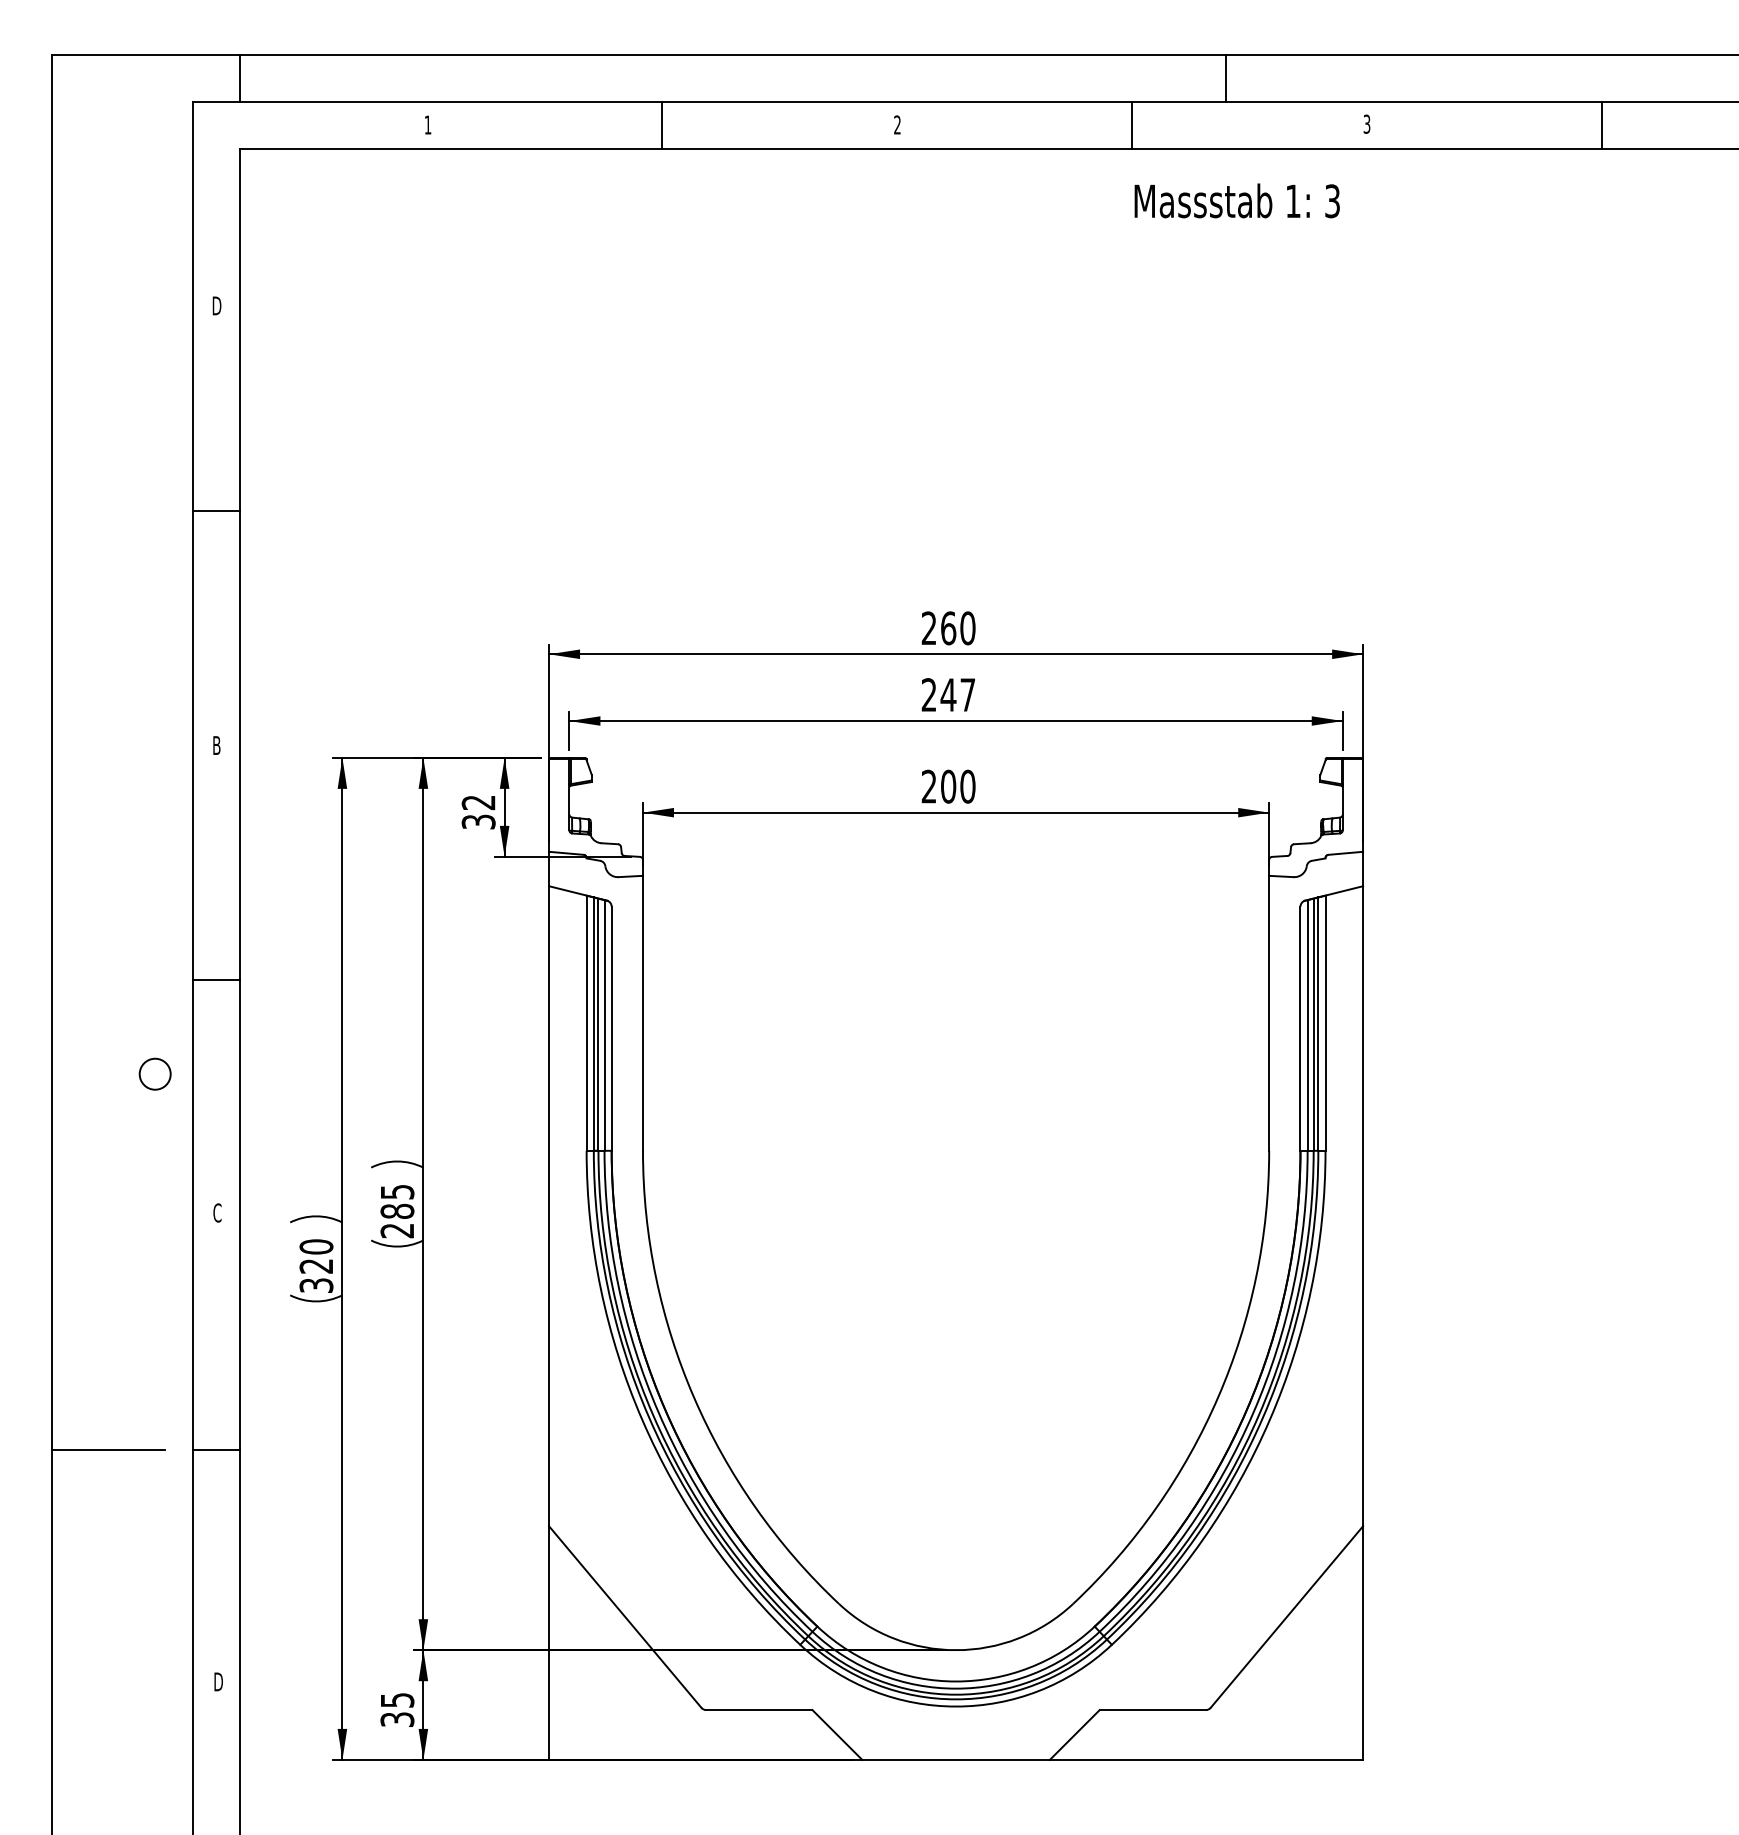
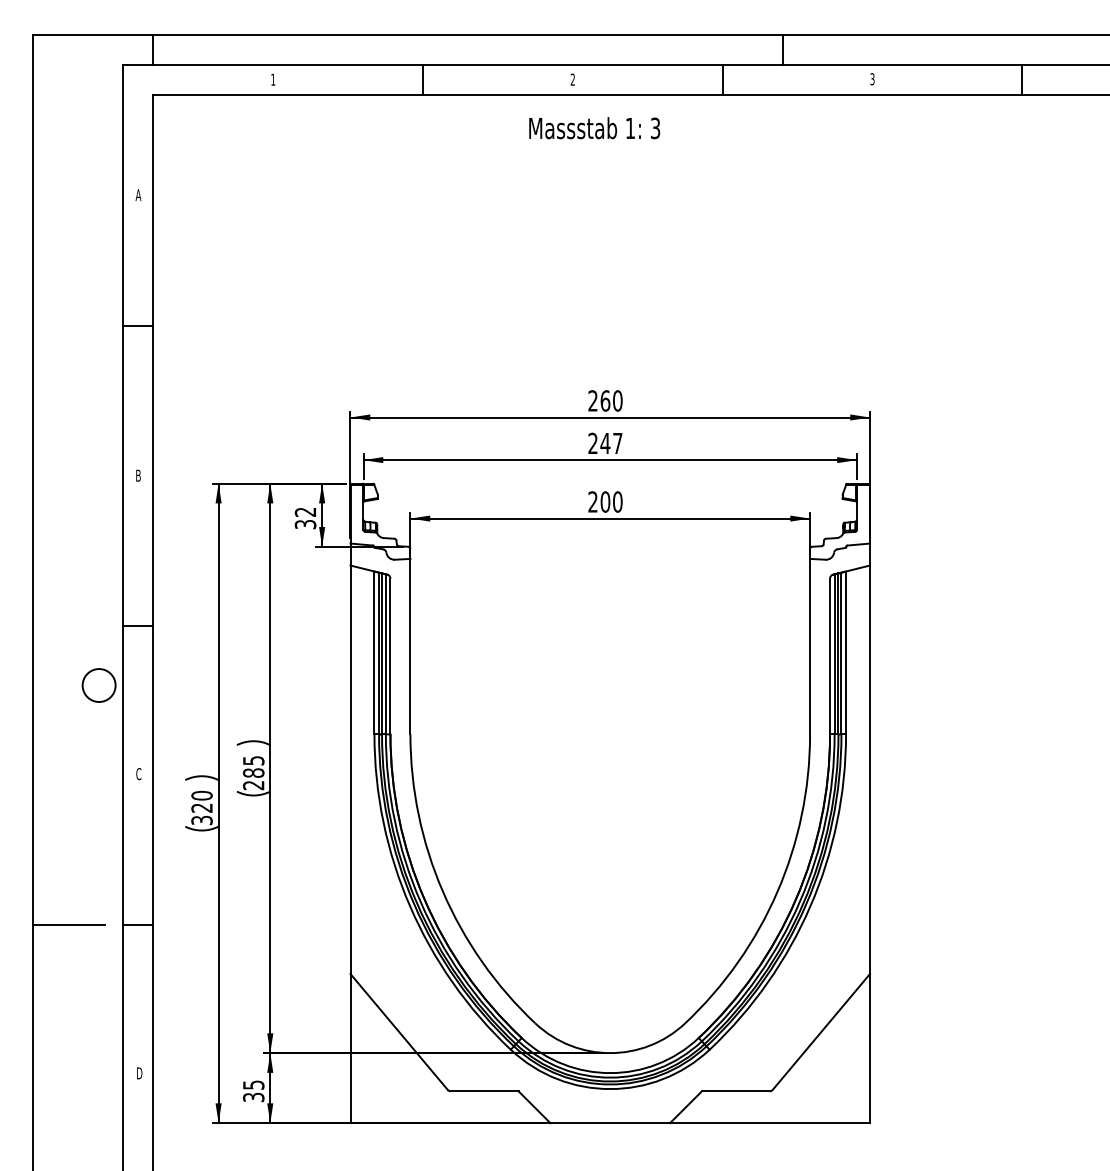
text: (1236, 201) -> (594, 128), moved
text: (216, 306) -> (138, 195), D -> A
circle: (154, 1074) -> (98, 685), size x1.67

